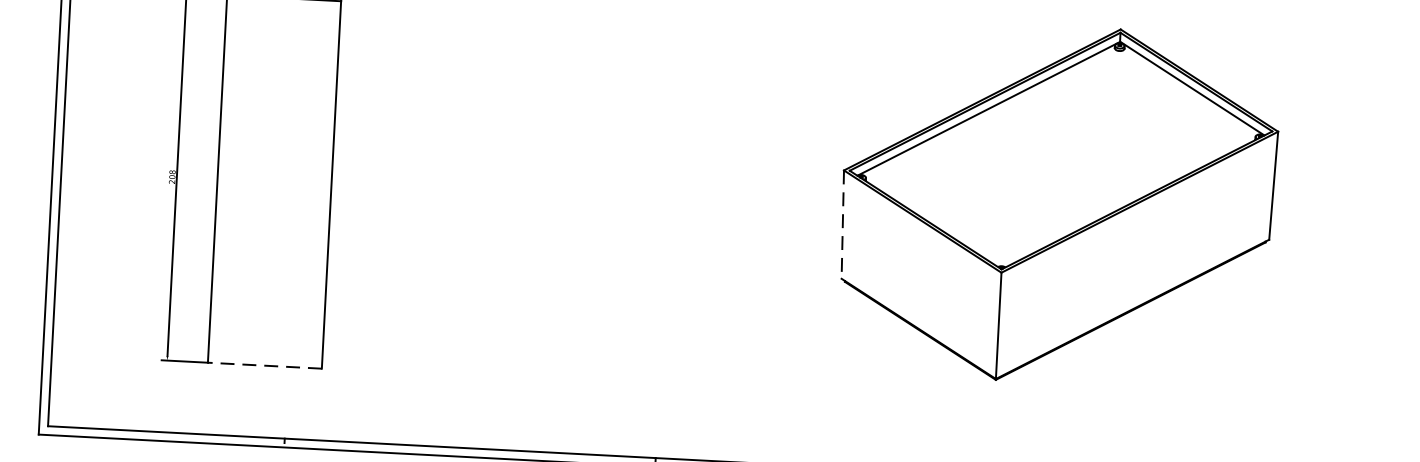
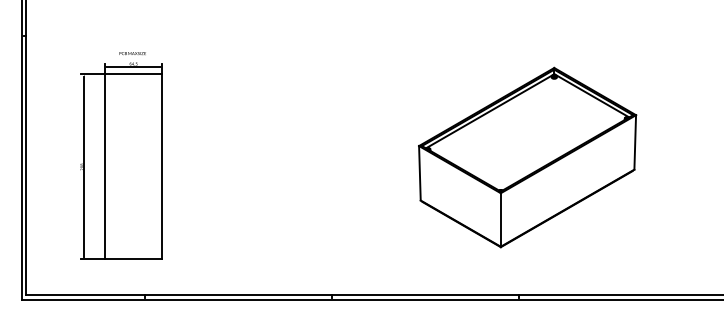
line: (841, 225) -> (419, 173), dashed -> solid
line: (264, 366) -> (133, 259), dashed -> solid

